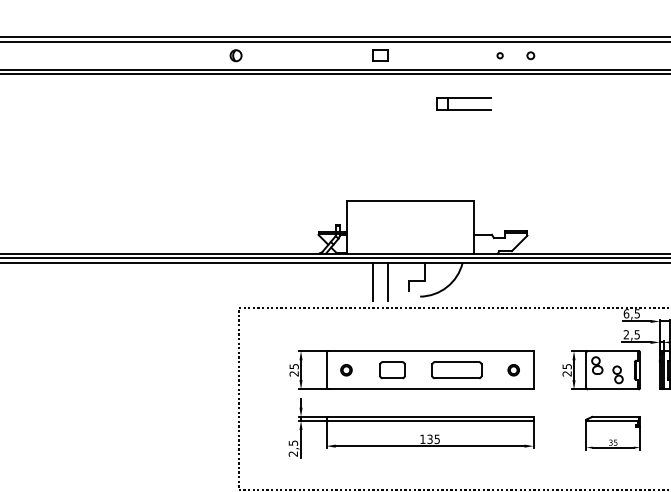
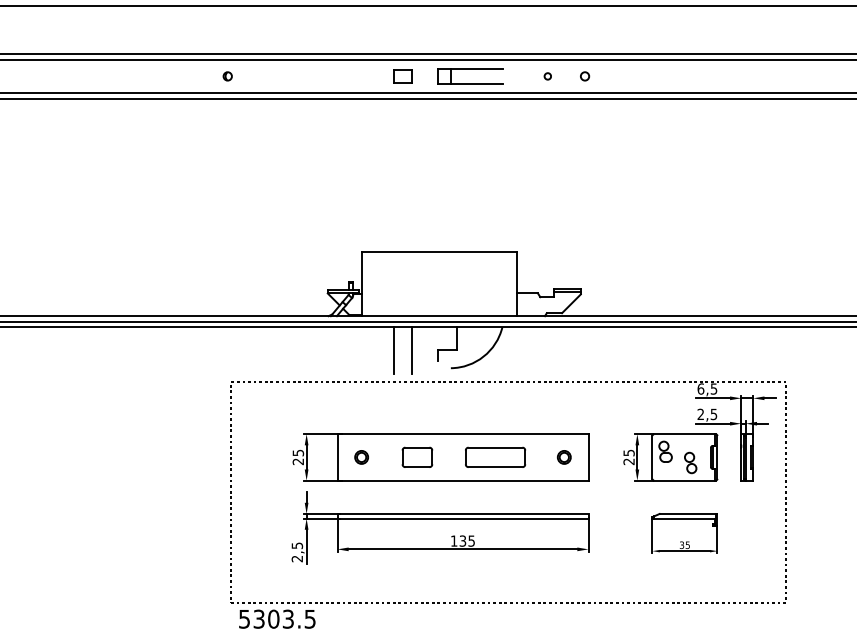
part: (235, 55) -> (227, 76), size x0.62
part: (464, 98) -> (470, 69), moved

